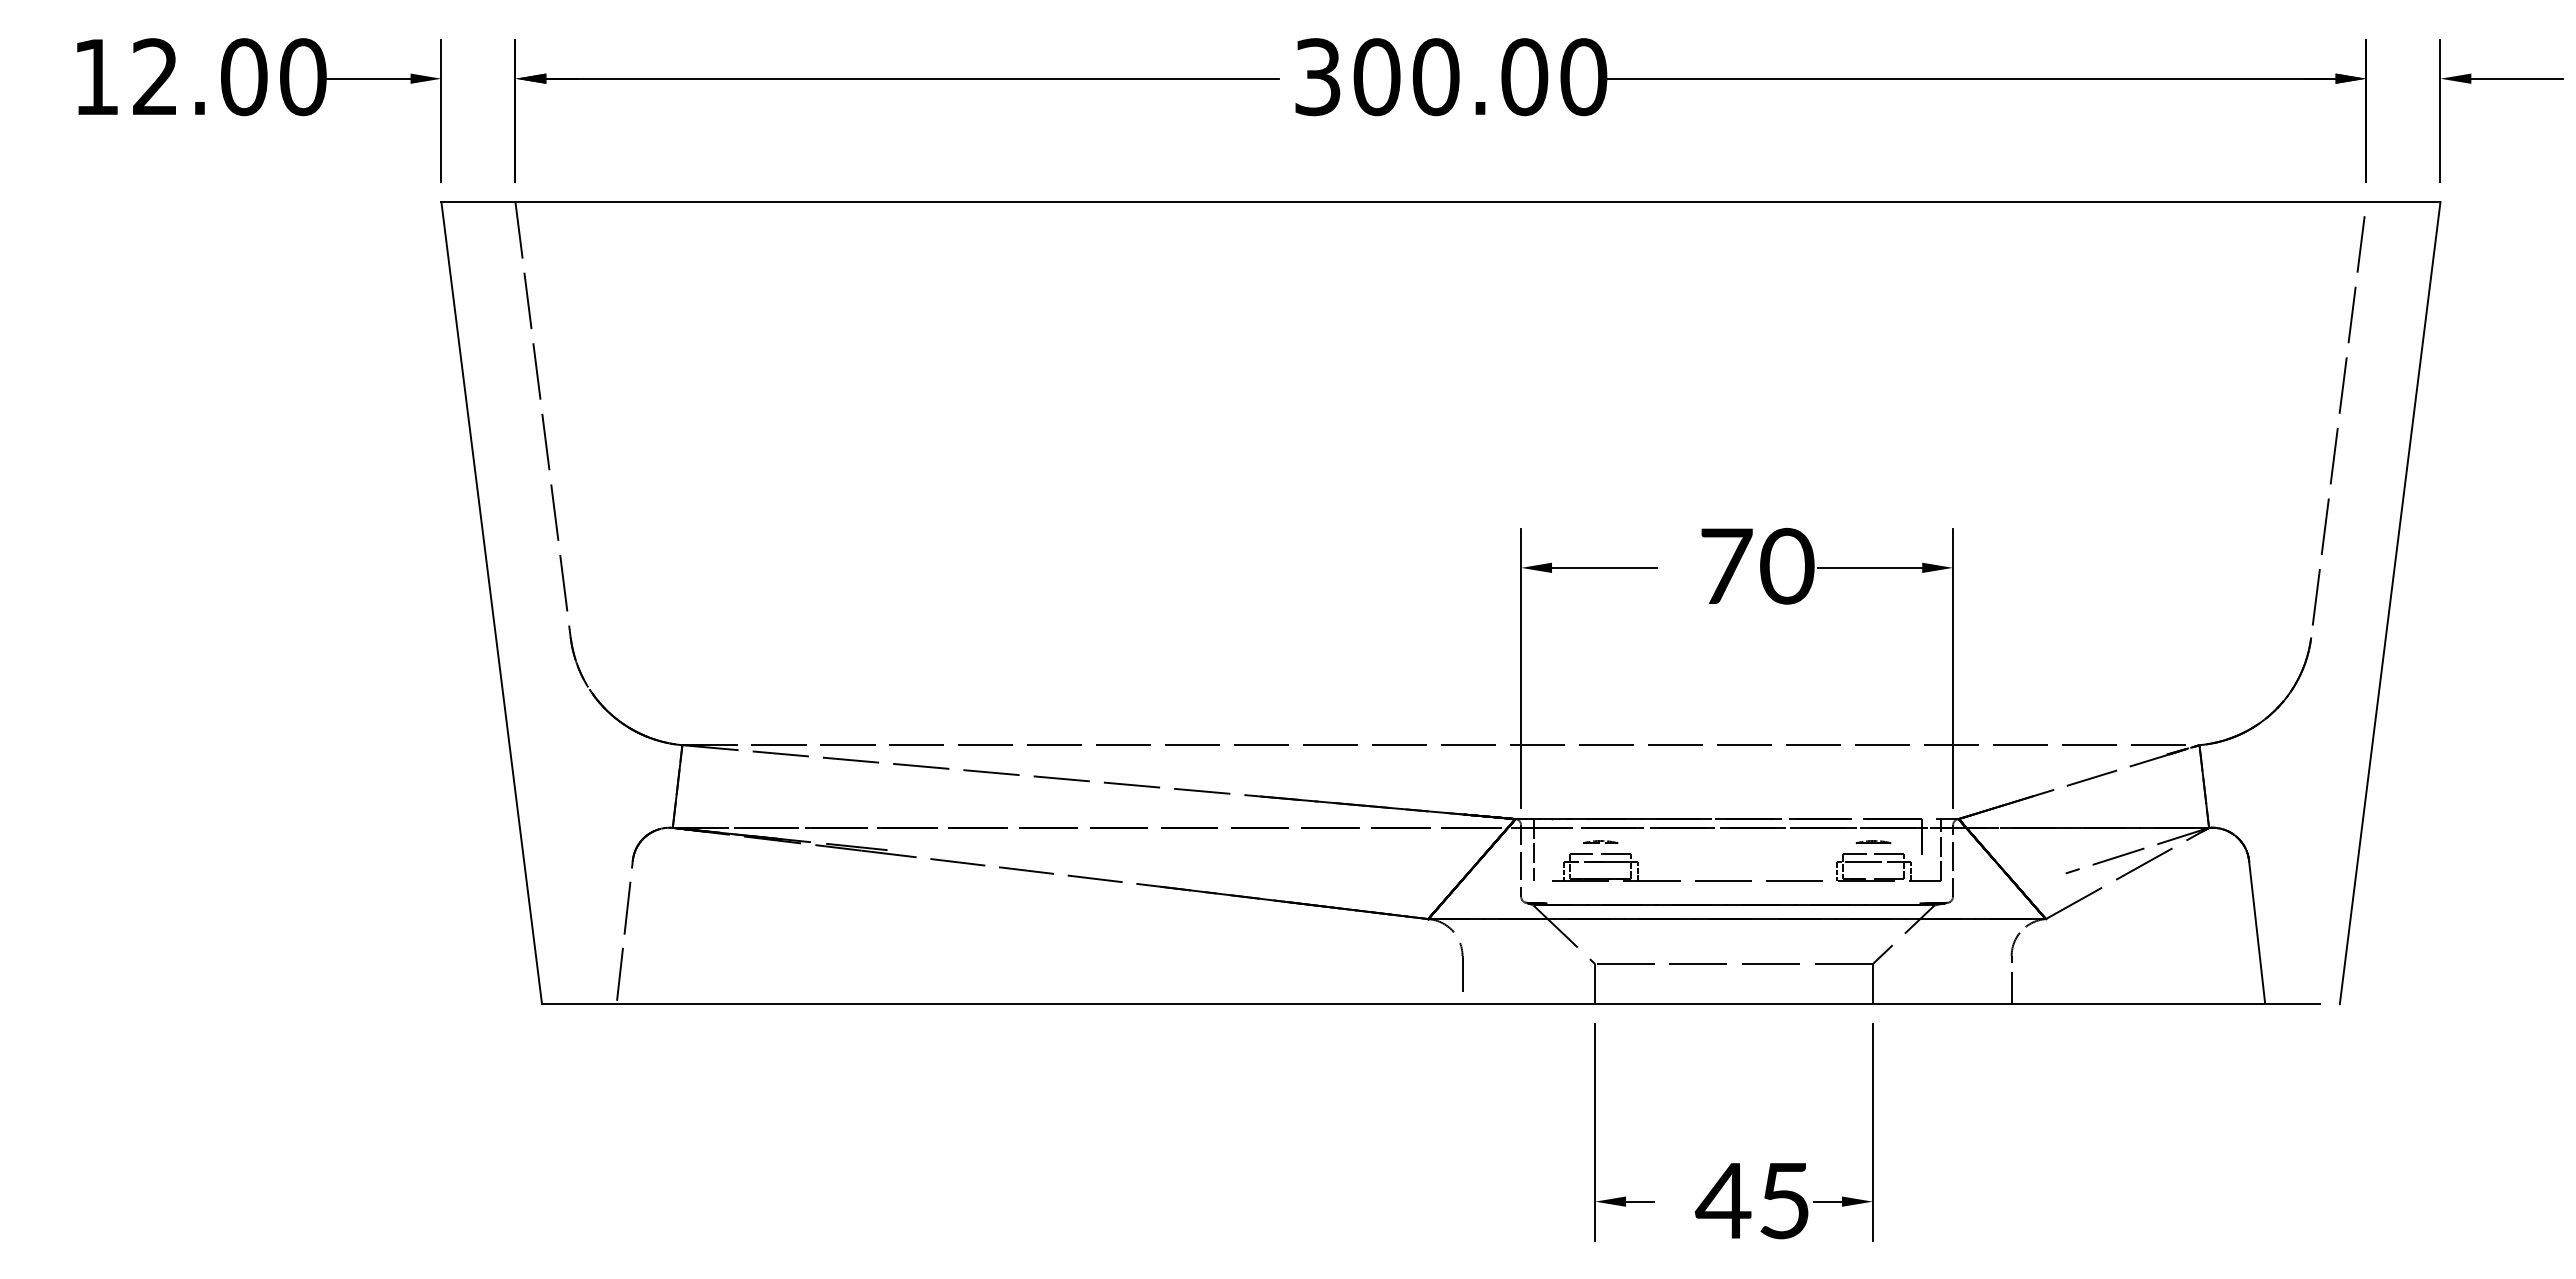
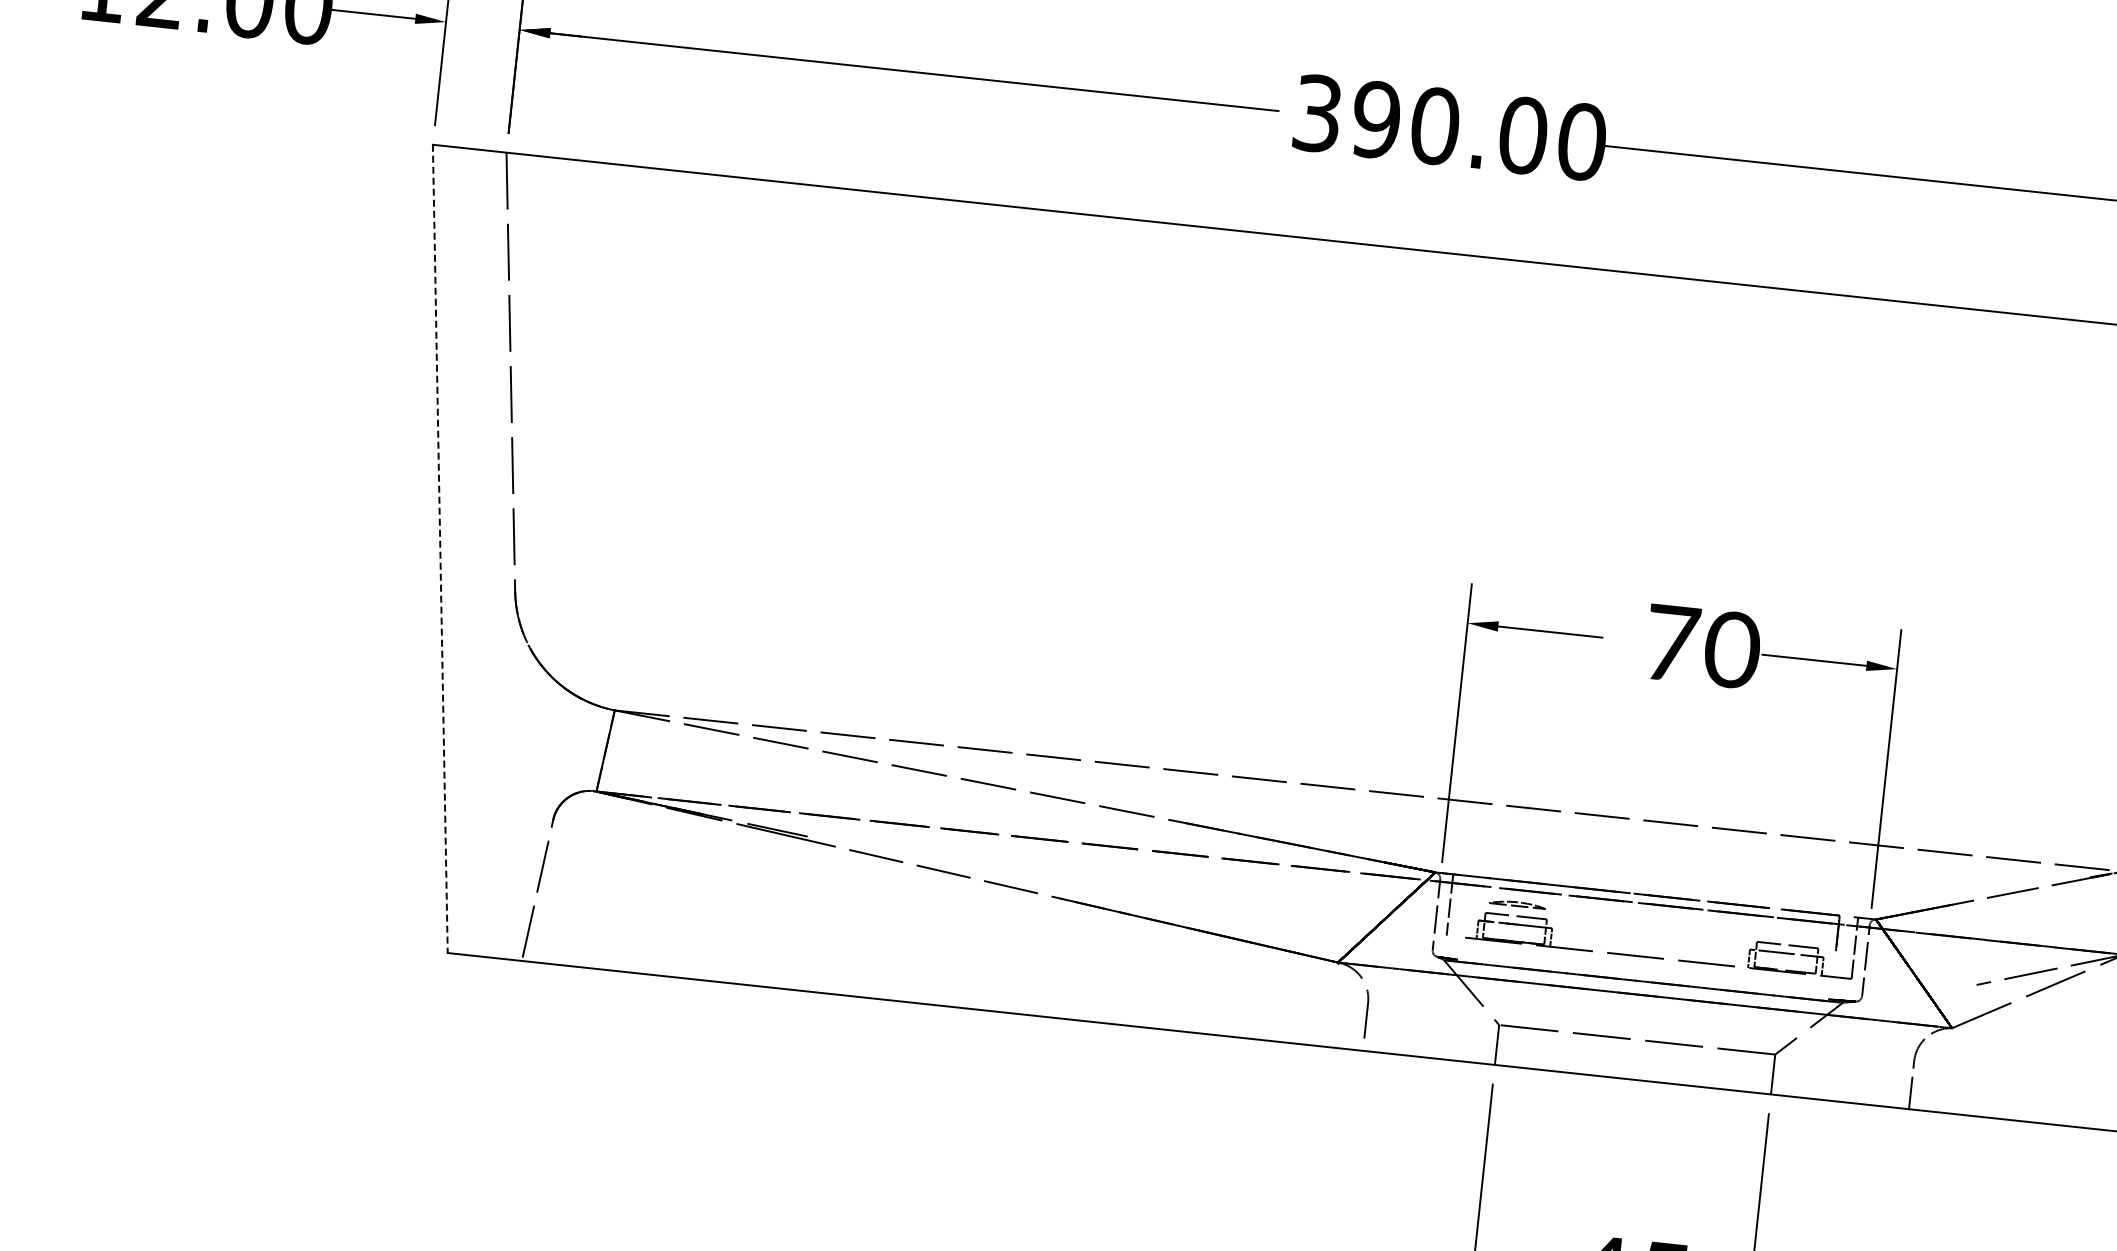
text: (1376, 77) -> (1375, 120), 300.00 -> 390.00
line: (491, 603) -> (440, 549), solid -> dashed
part: (1600, 842) -> (1517, 904), size x1.6
line: (1873, 842) -> (1788, 933), removed

